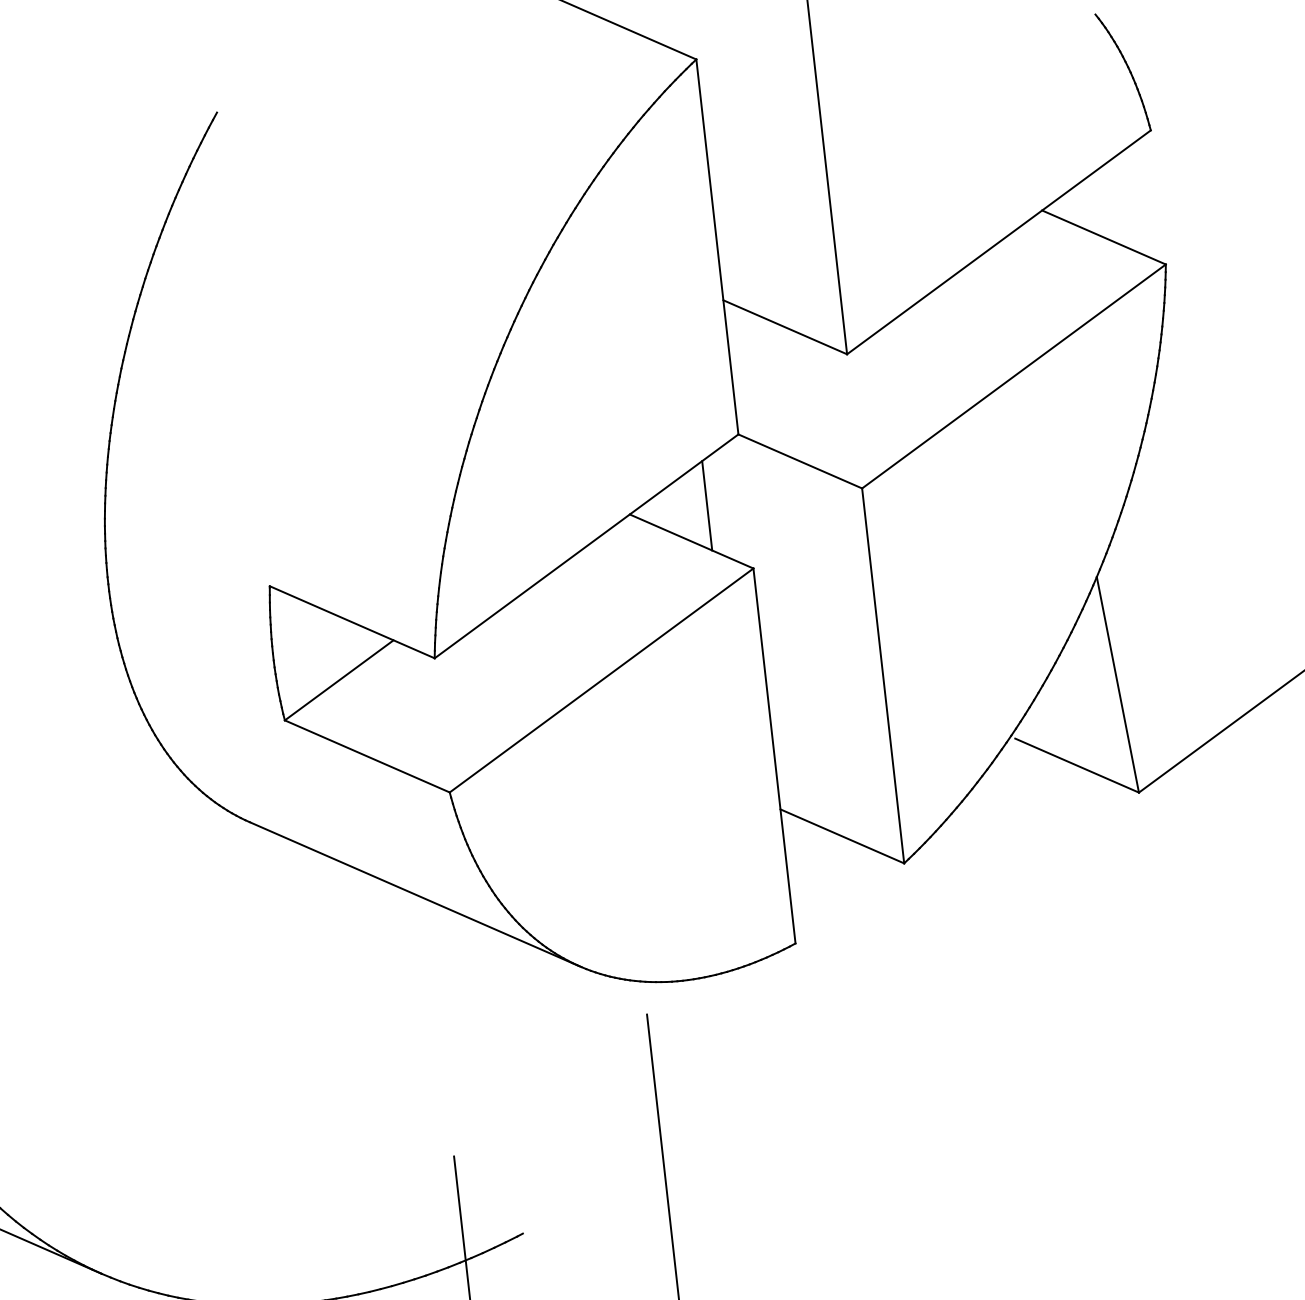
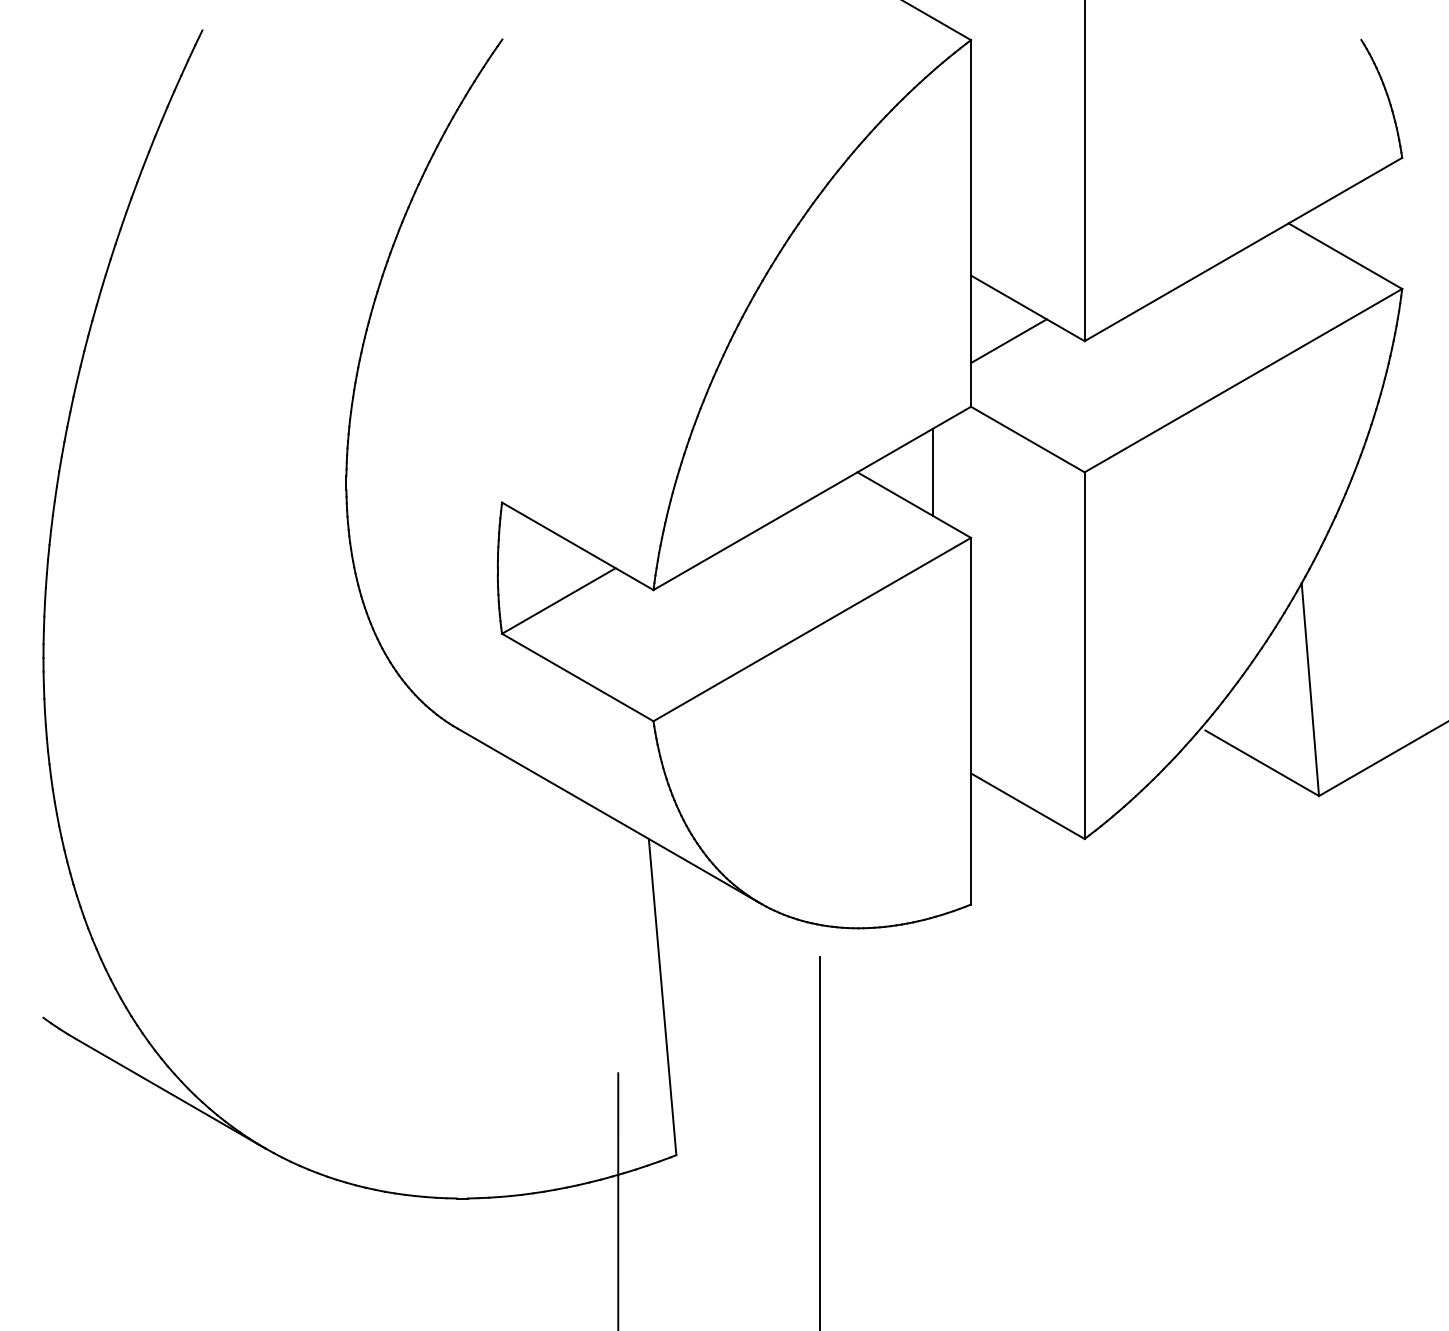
line: (769, 363) -> (1008, 341), added
line: (490, 1072) -> (662, 996), added

